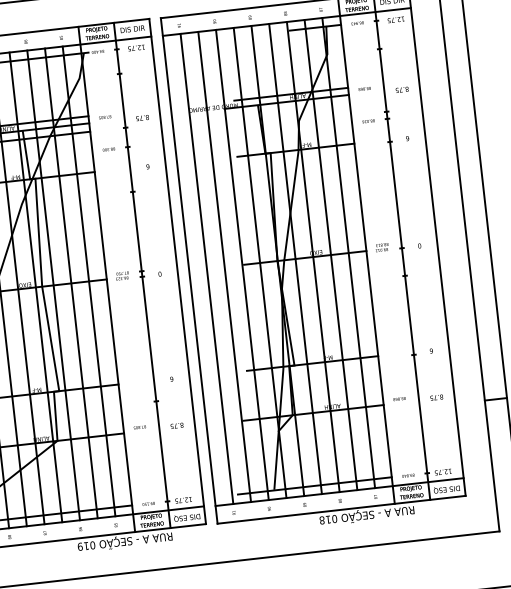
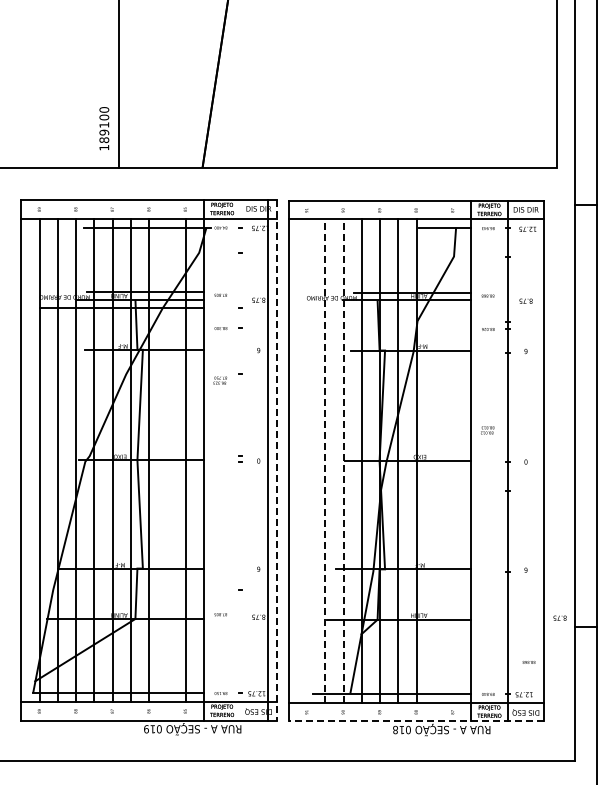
text: (382, 247) -> (487, 430), moved
line: (349, 253) -> (453, 461), removed
line: (330, 255) -> (434, 461), removed
line: (242, 264) -> (343, 460), solid -> dashed
line: (224, 266) -> (325, 460), solid -> dashed
line: (207, 269) -> (307, 461), removed
line: (177, 271) -> (276, 460), solid -> dashed
text: (122, 275) -> (220, 380), moved
line: (142, 275) -> (268, 460), moved
line: (71, 283) -> (167, 460), removed
text: (436, 396) -> (559, 617), moved
text: (399, 399) -> (528, 662), moved
line: (341, 509) -> (416, 721), solid -> dashed

